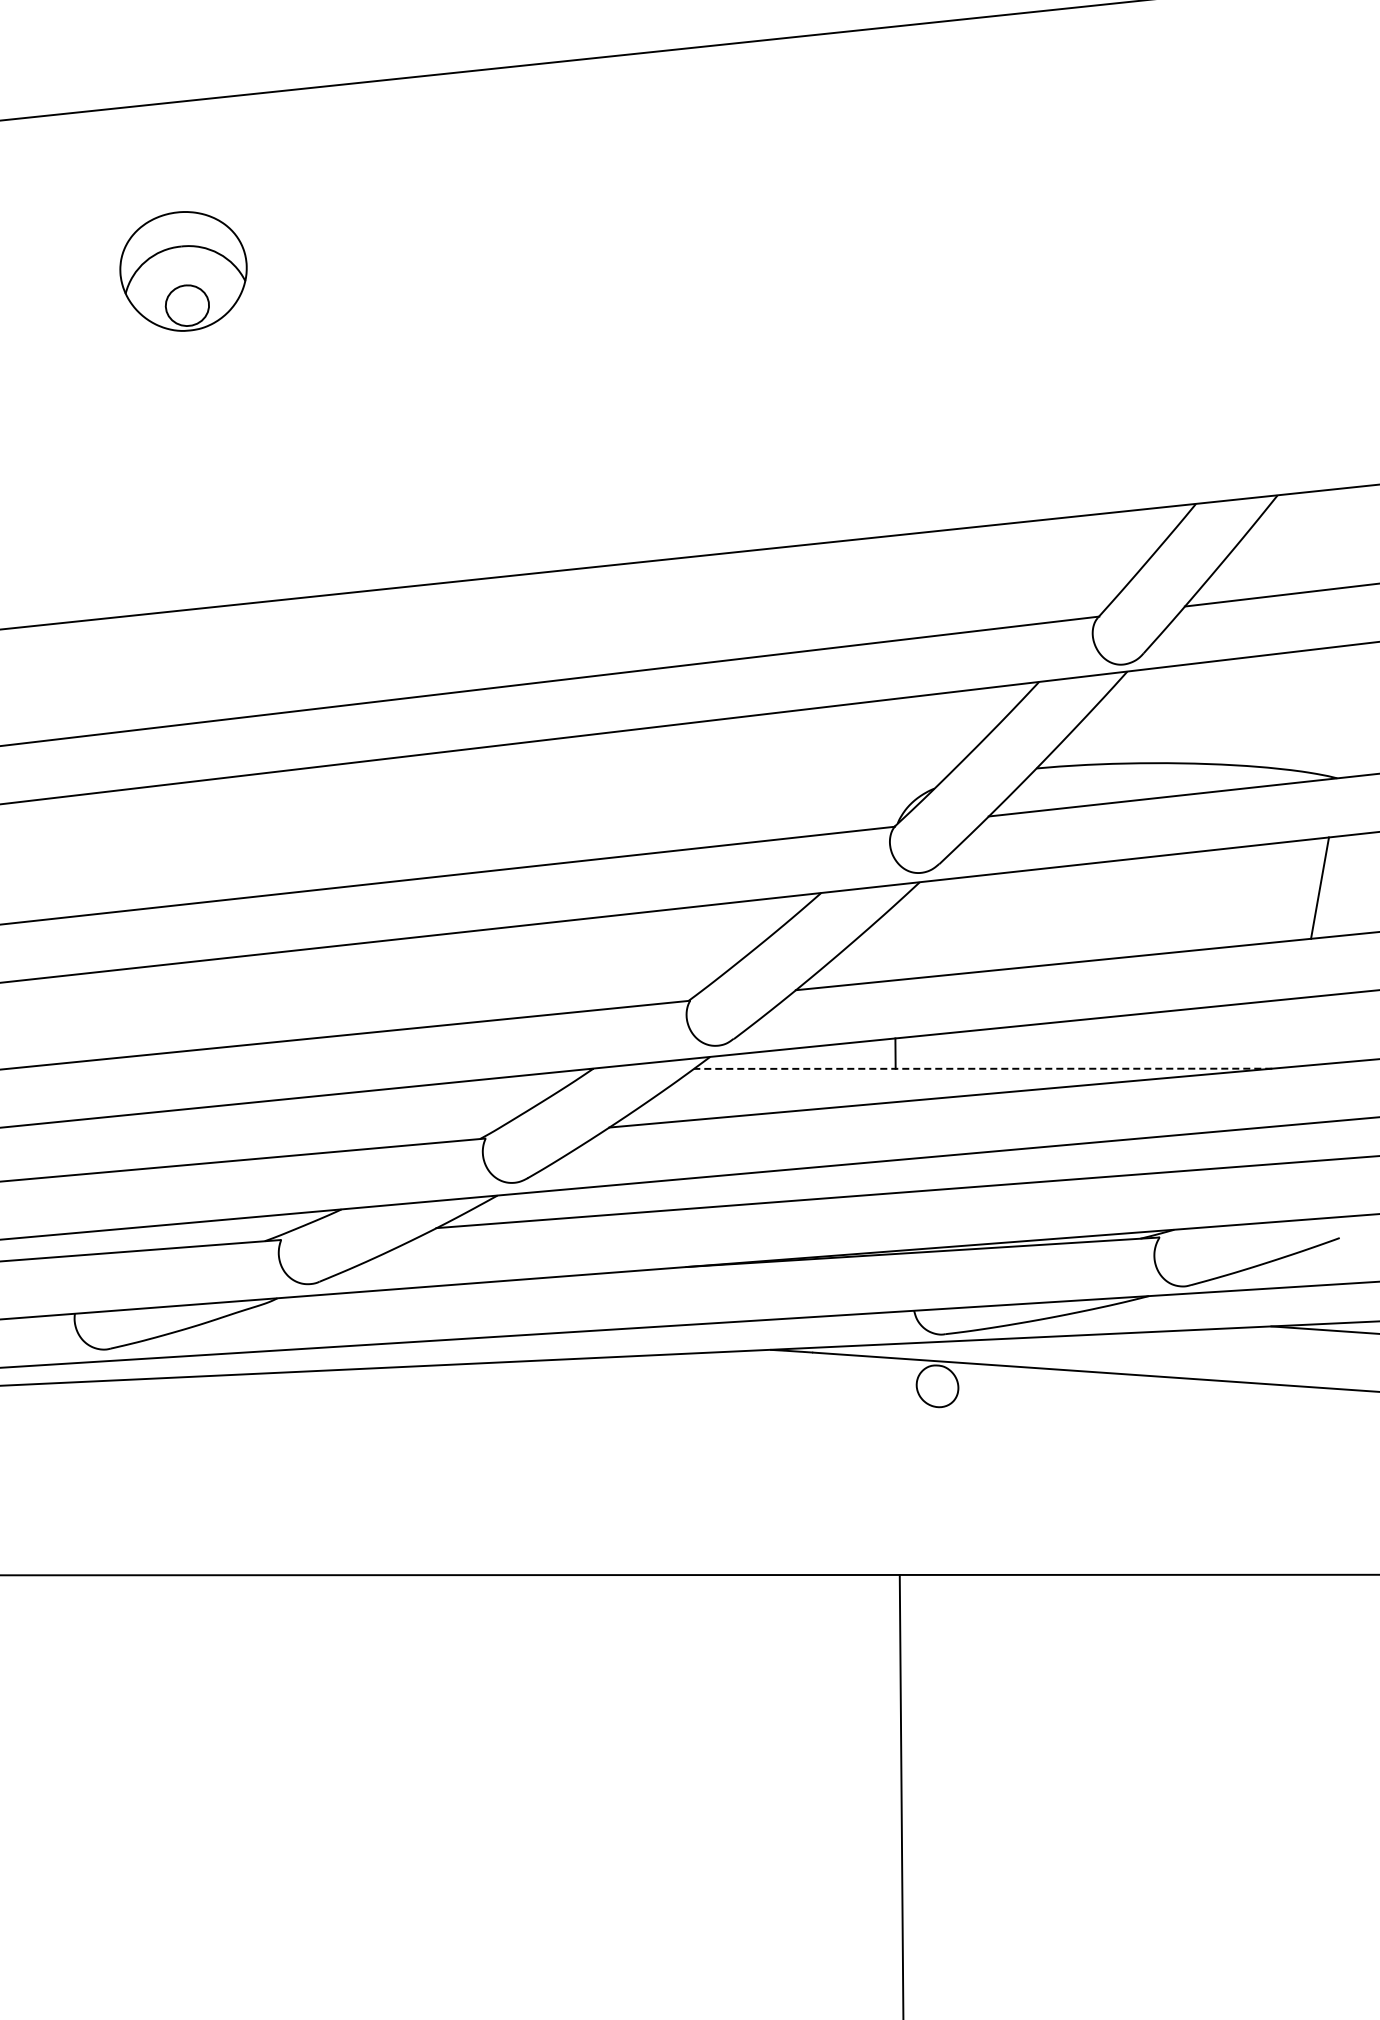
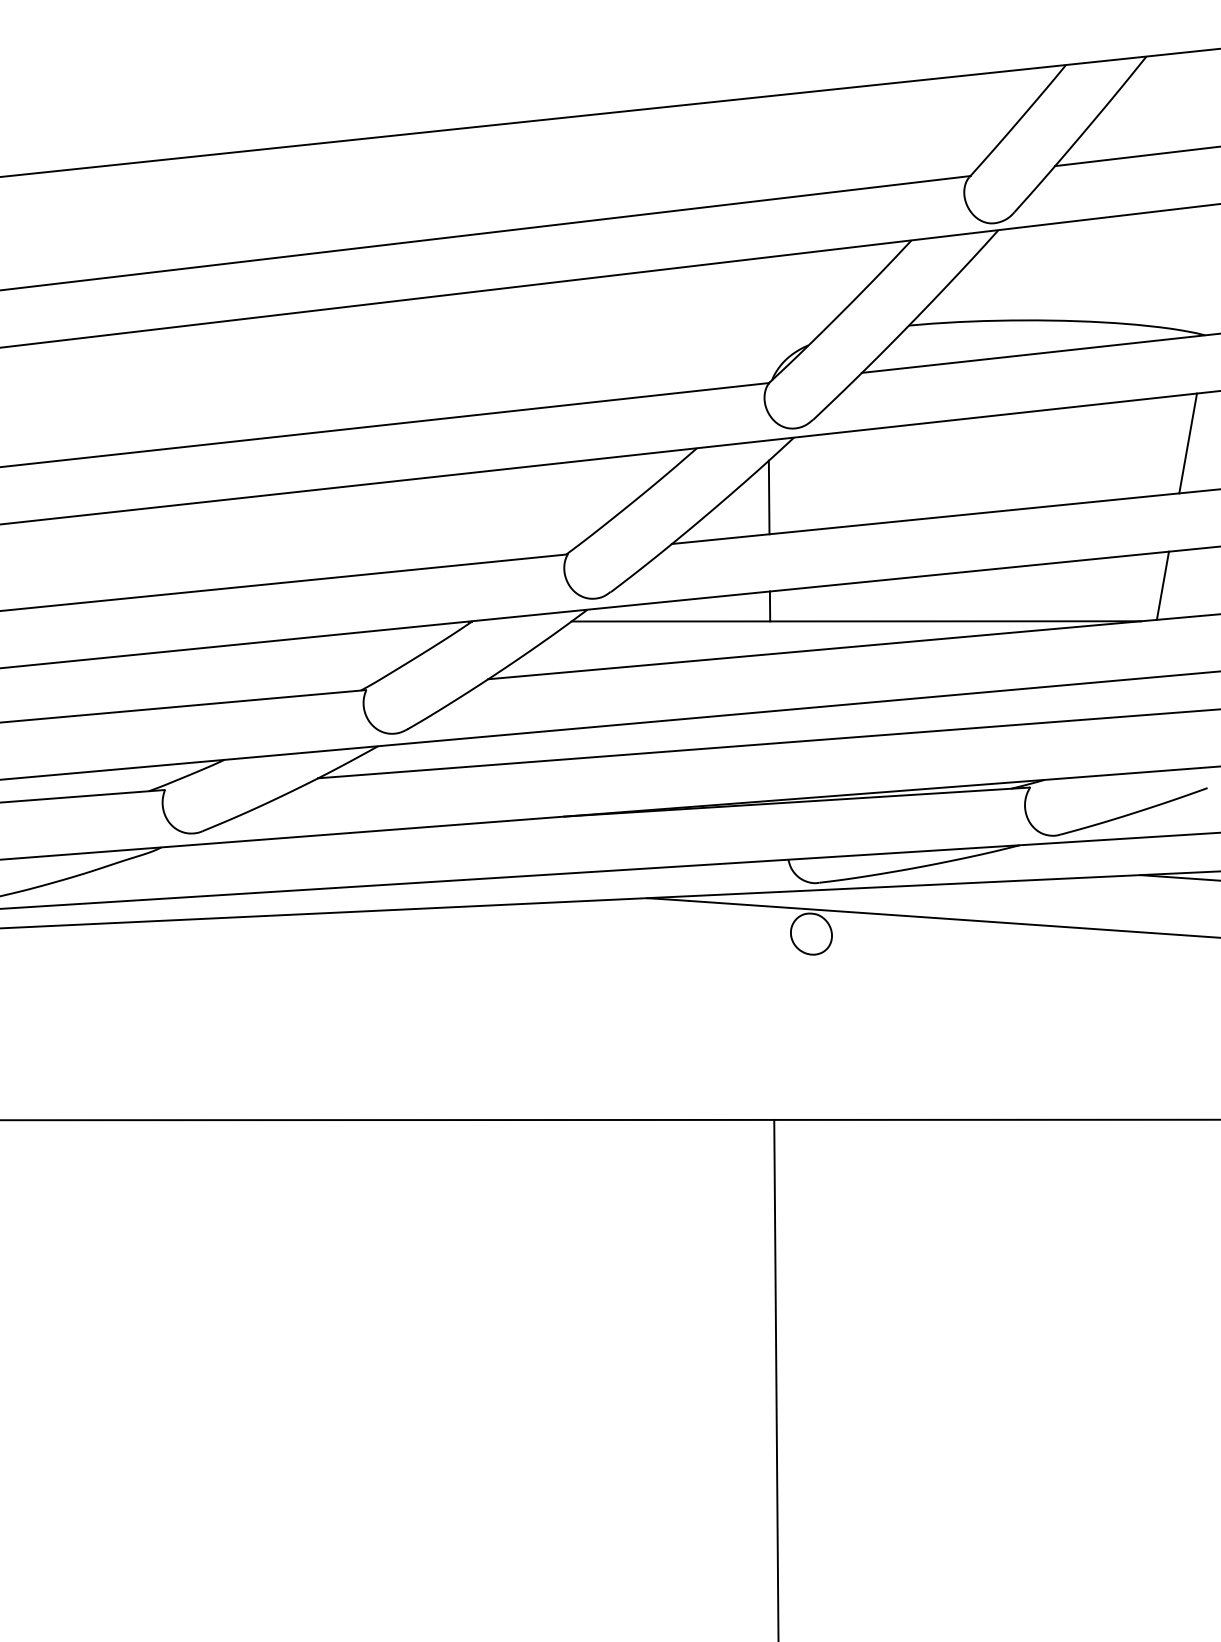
line: (894, 942) -> (769, 497), added
line: (1294, 1032) -> (1163, 585), added
line: (982, 1068) -> (855, 621), dashed -> solid

